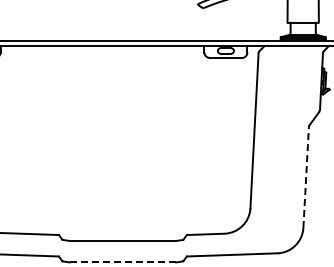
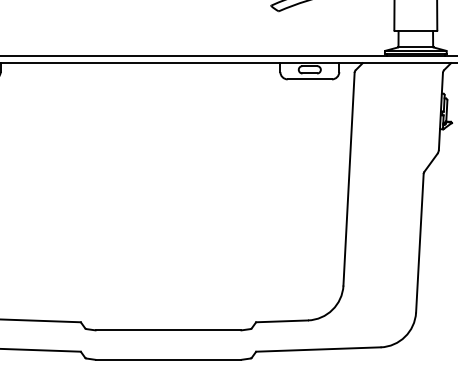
line: (306, 177) -> (420, 243), dashed -> solid
line: (123, 262) -> (169, 359), dashed -> solid

